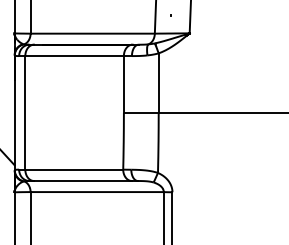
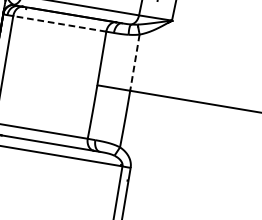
line: (74, 56) -> (59, 24), solid -> dashed
line: (158, 83) -> (134, 63), solid -> dashed

